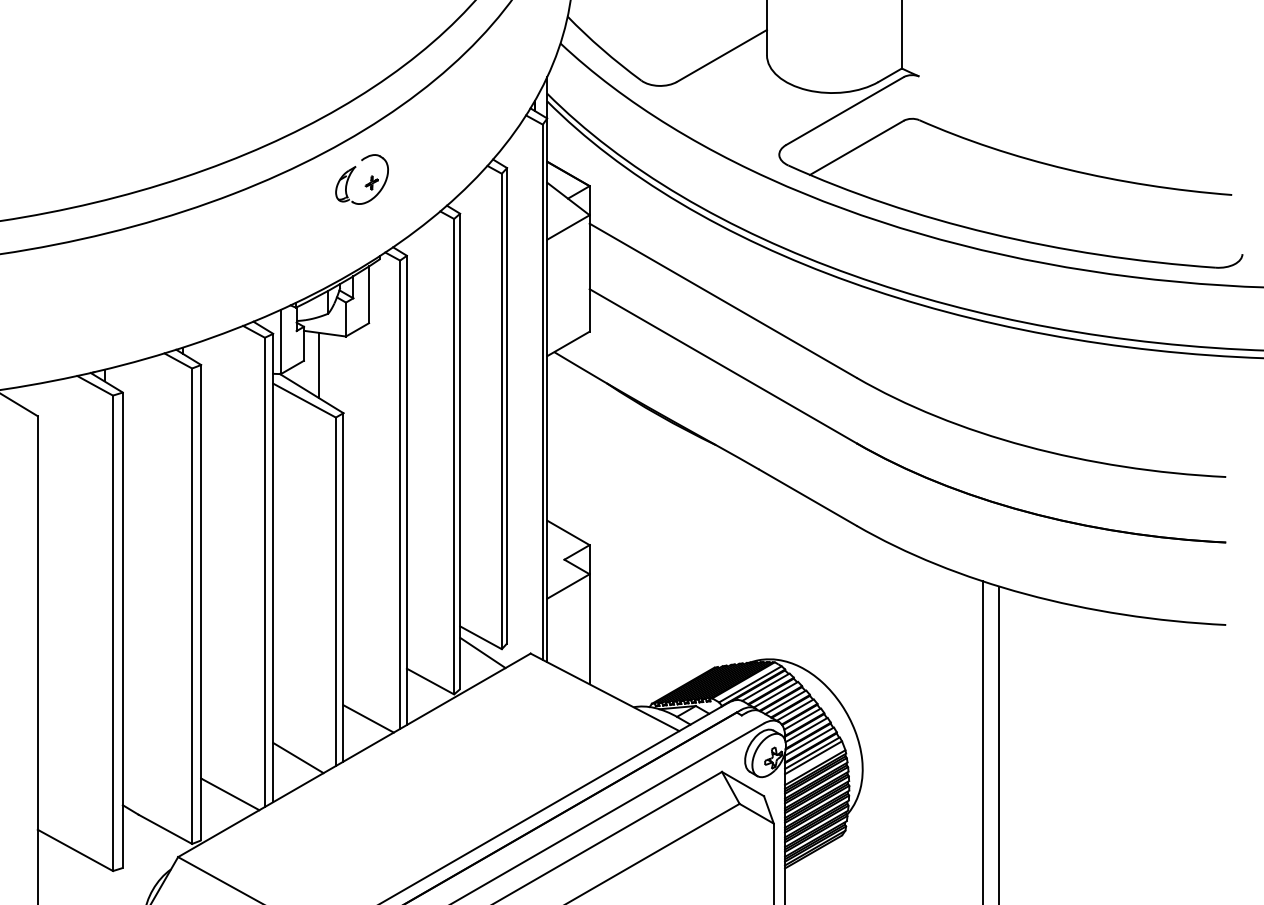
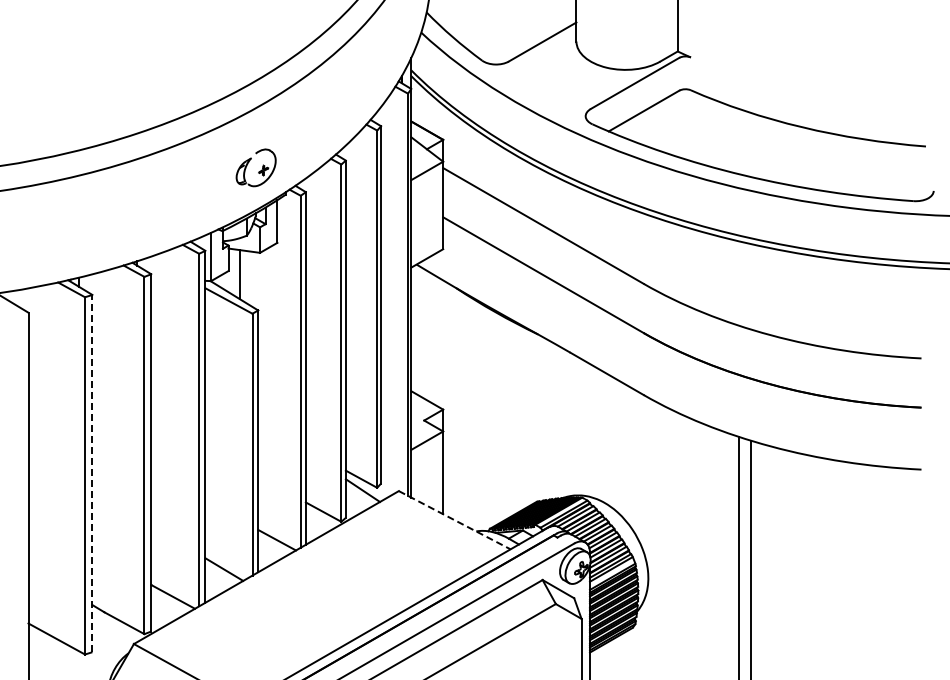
part: (361, 179) -> (255, 167), moved
line: (122, 630) -> (92, 473), solid -> dashed
line: (606, 692) -> (455, 520), solid -> dashed

